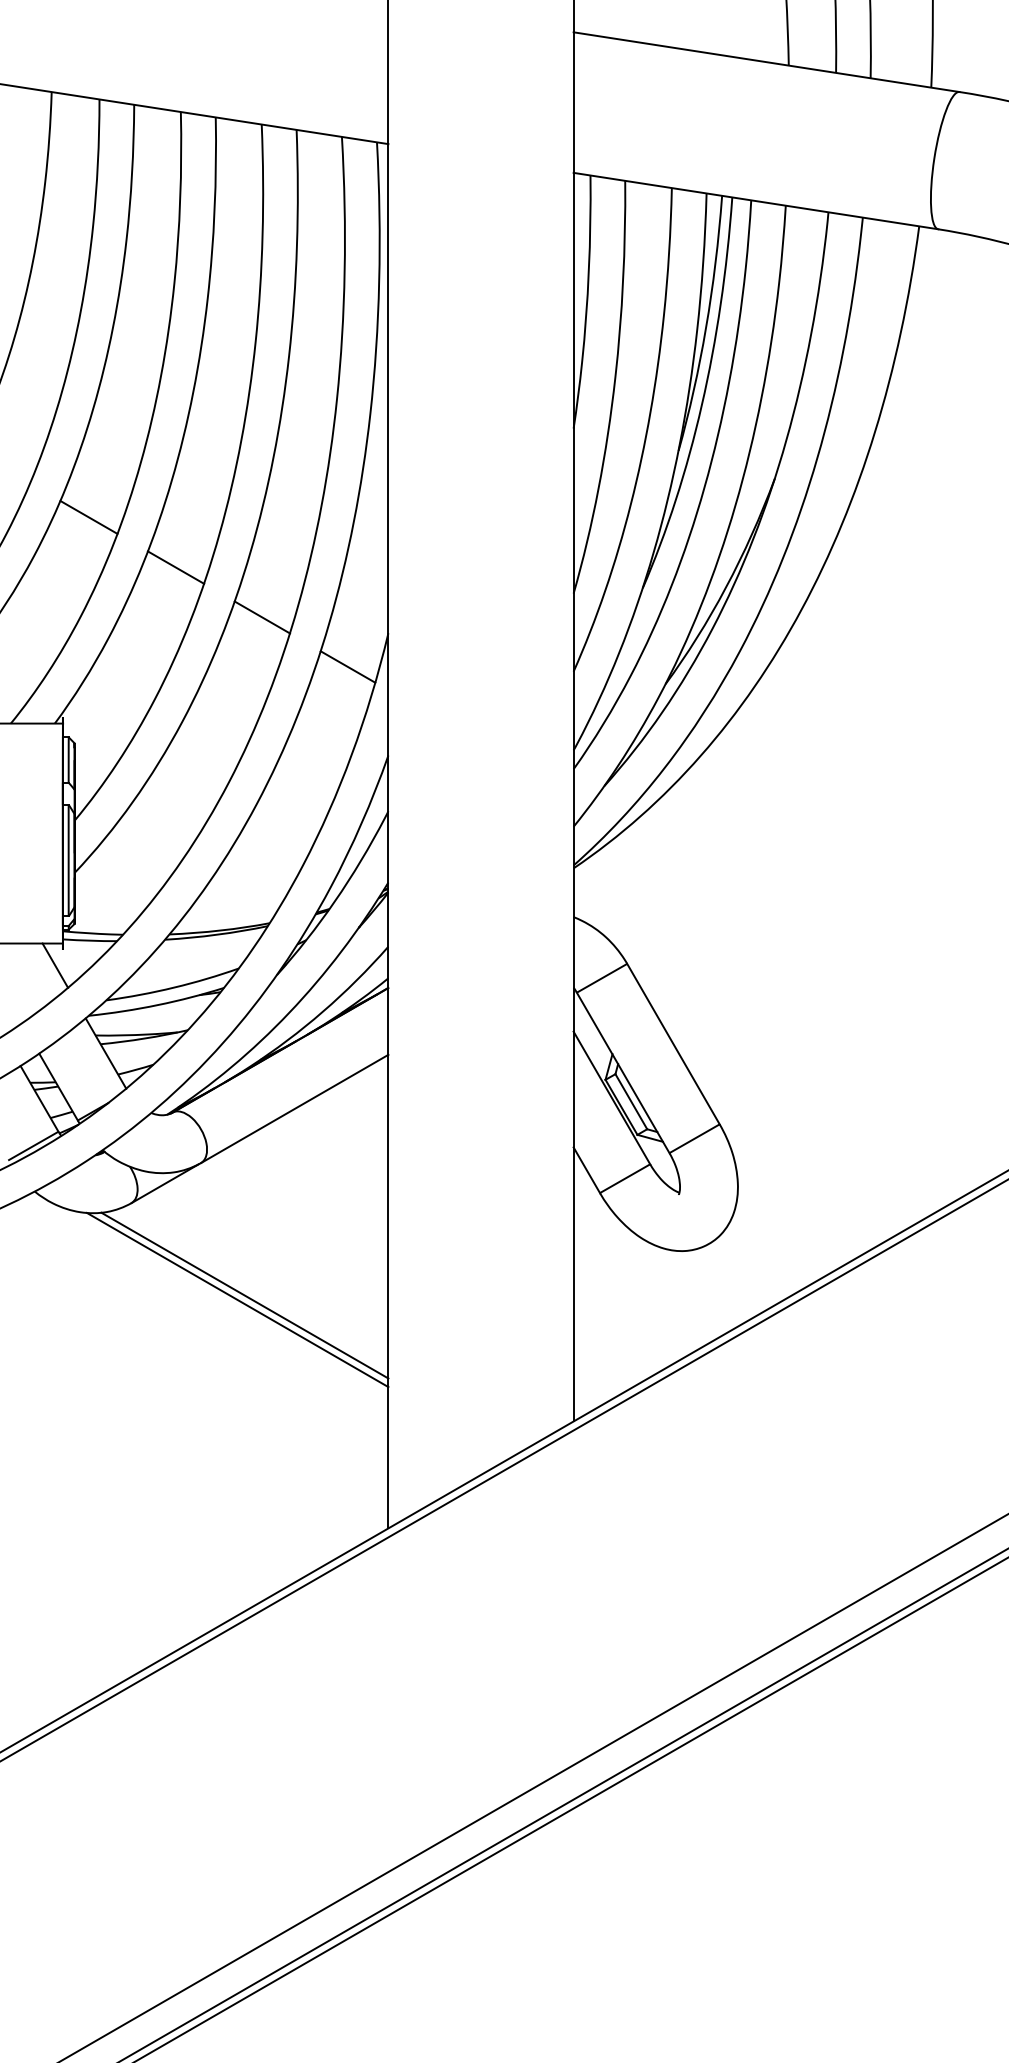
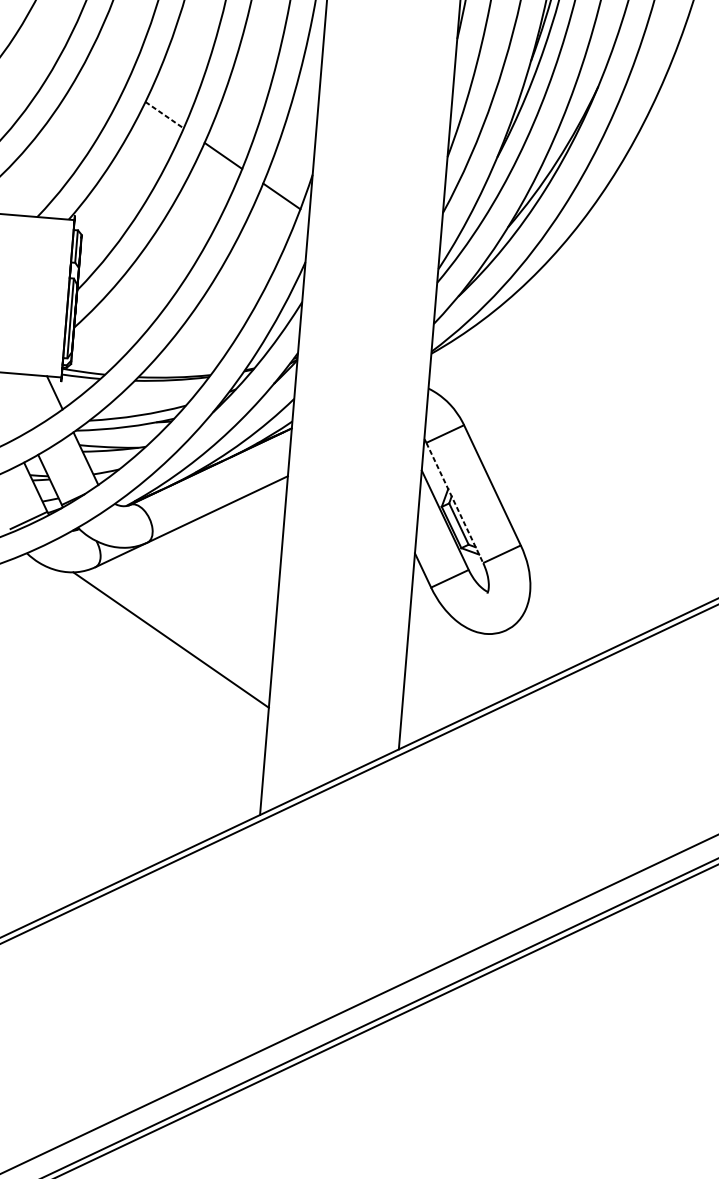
line: (88, 516) -> (105, 73), removed
line: (176, 567) -> (164, 115), solid -> dashed
line: (623, 1073) -> (454, 503), solid -> dashed
line: (237, 1299) -> (165, 642), removed

